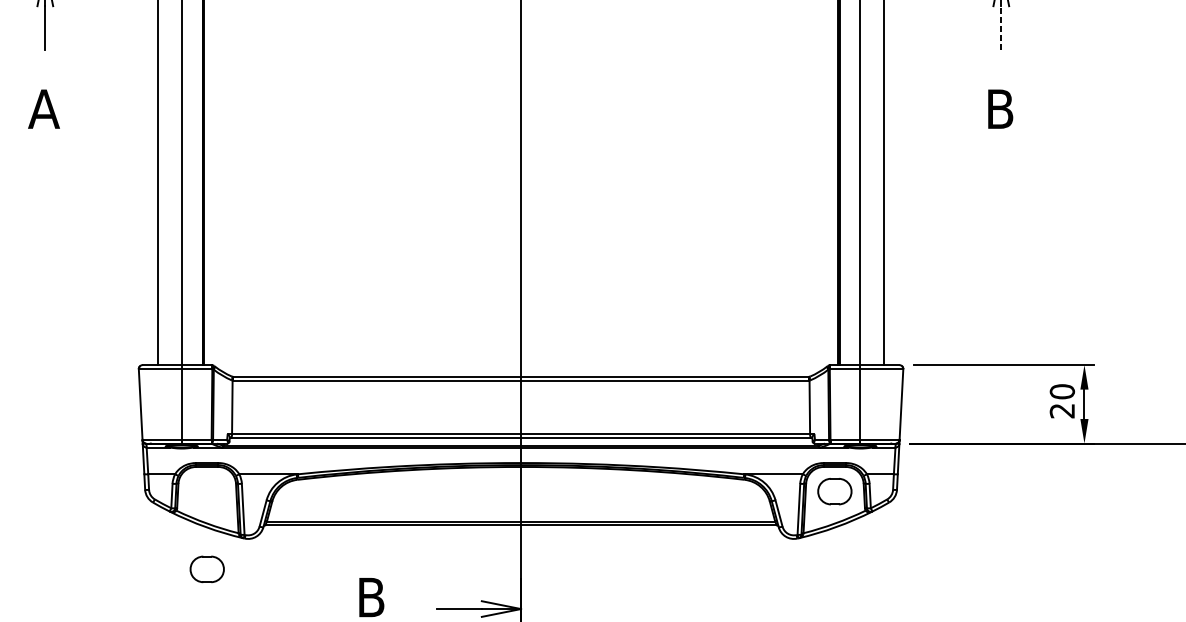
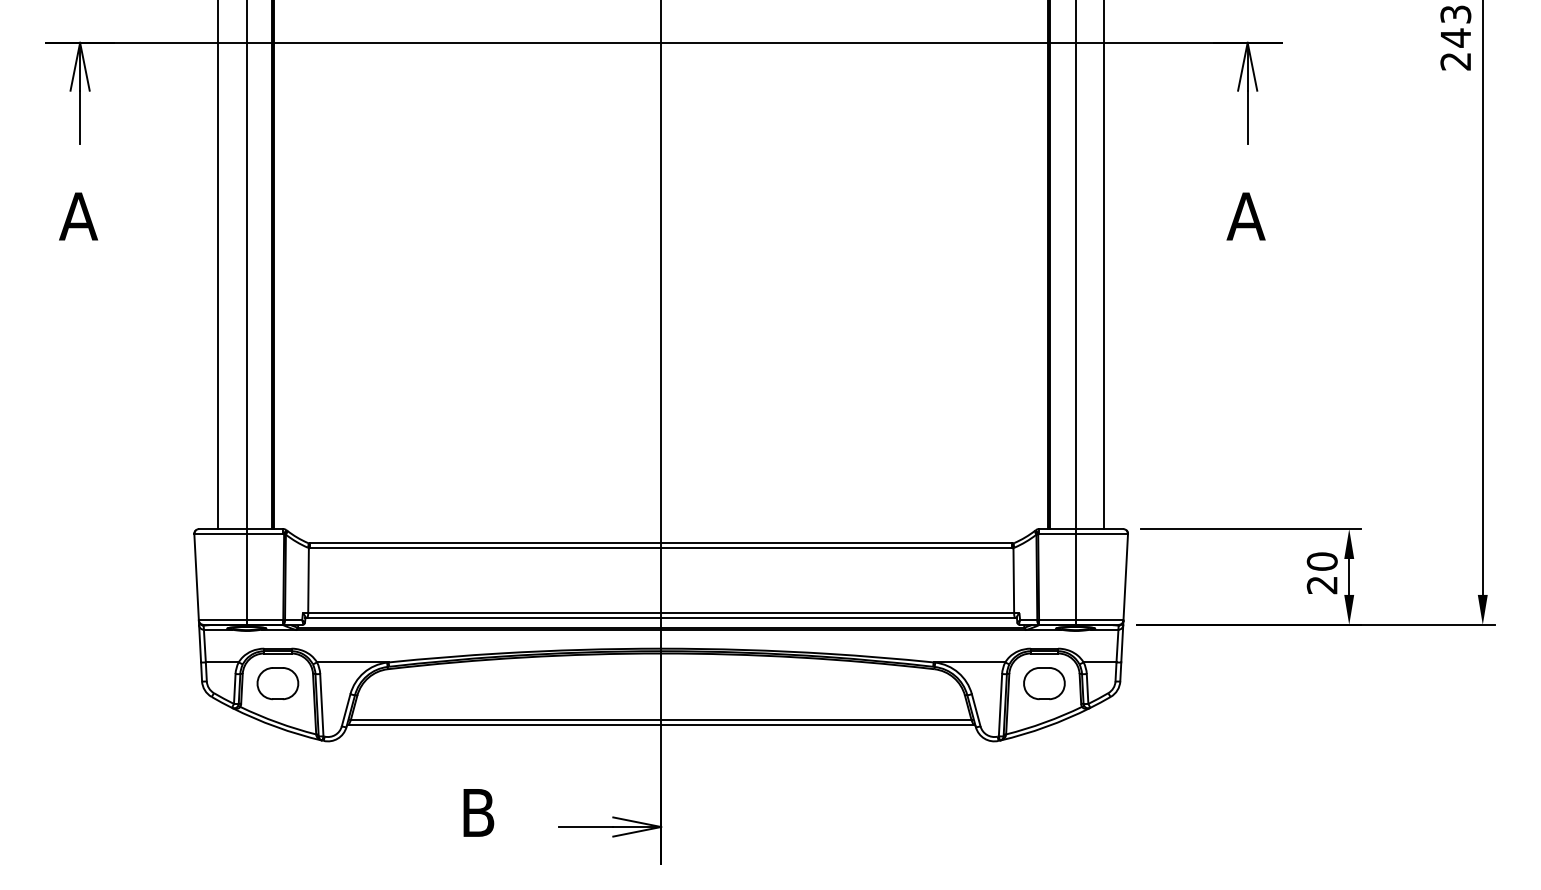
line: (1001, 28) -> (1247, 117), dashed -> solid
text: (999, 109) -> (1245, 216), B -> A
part: (206, 569) -> (277, 683), moved

